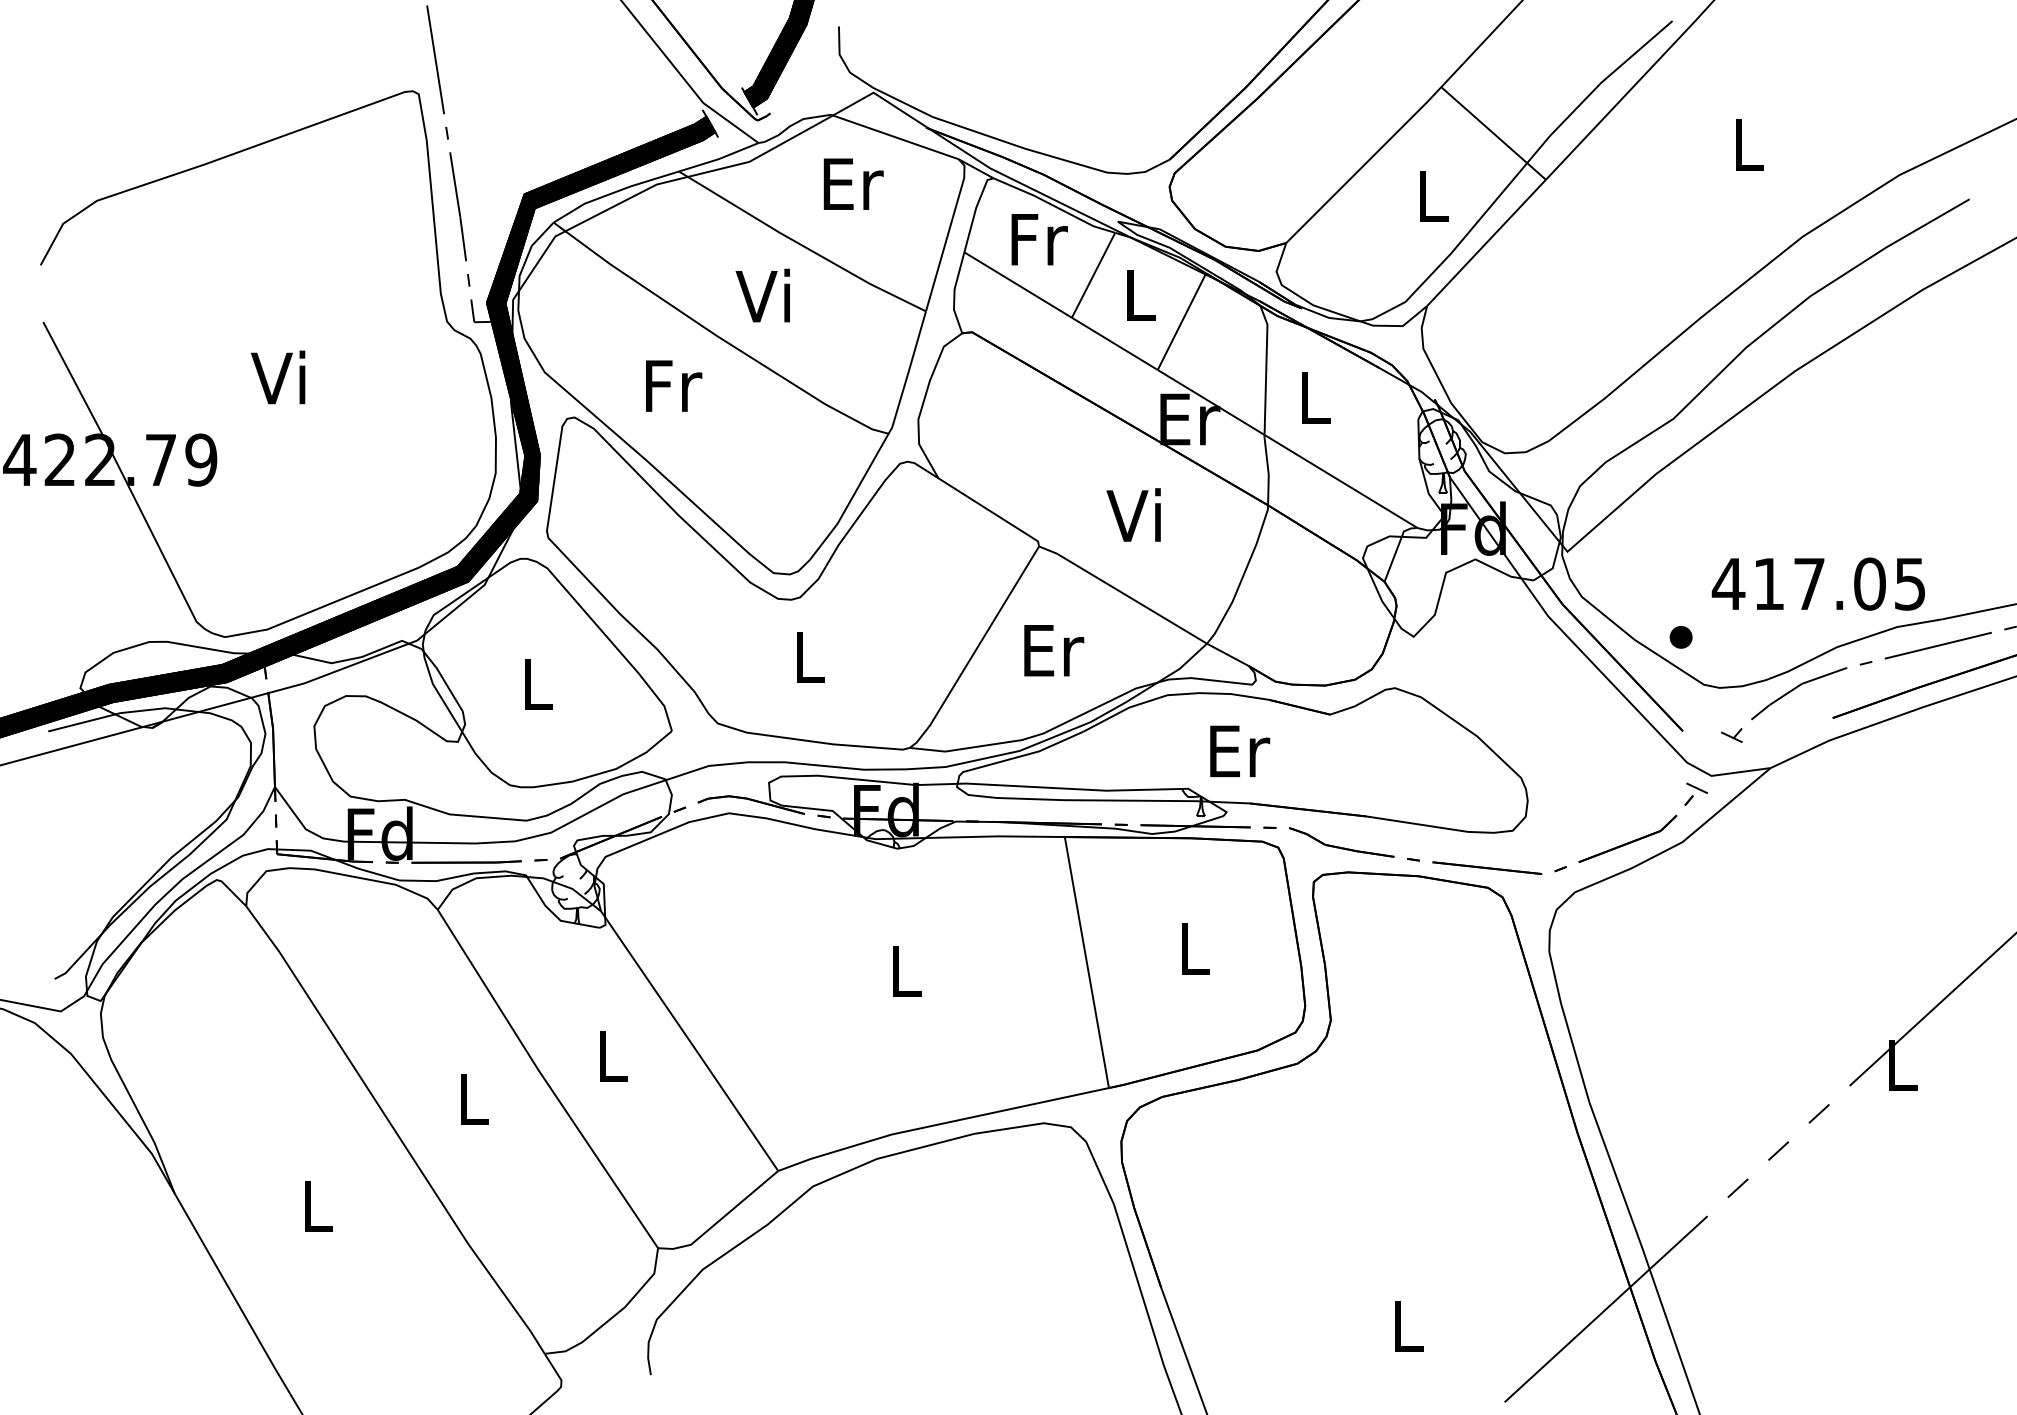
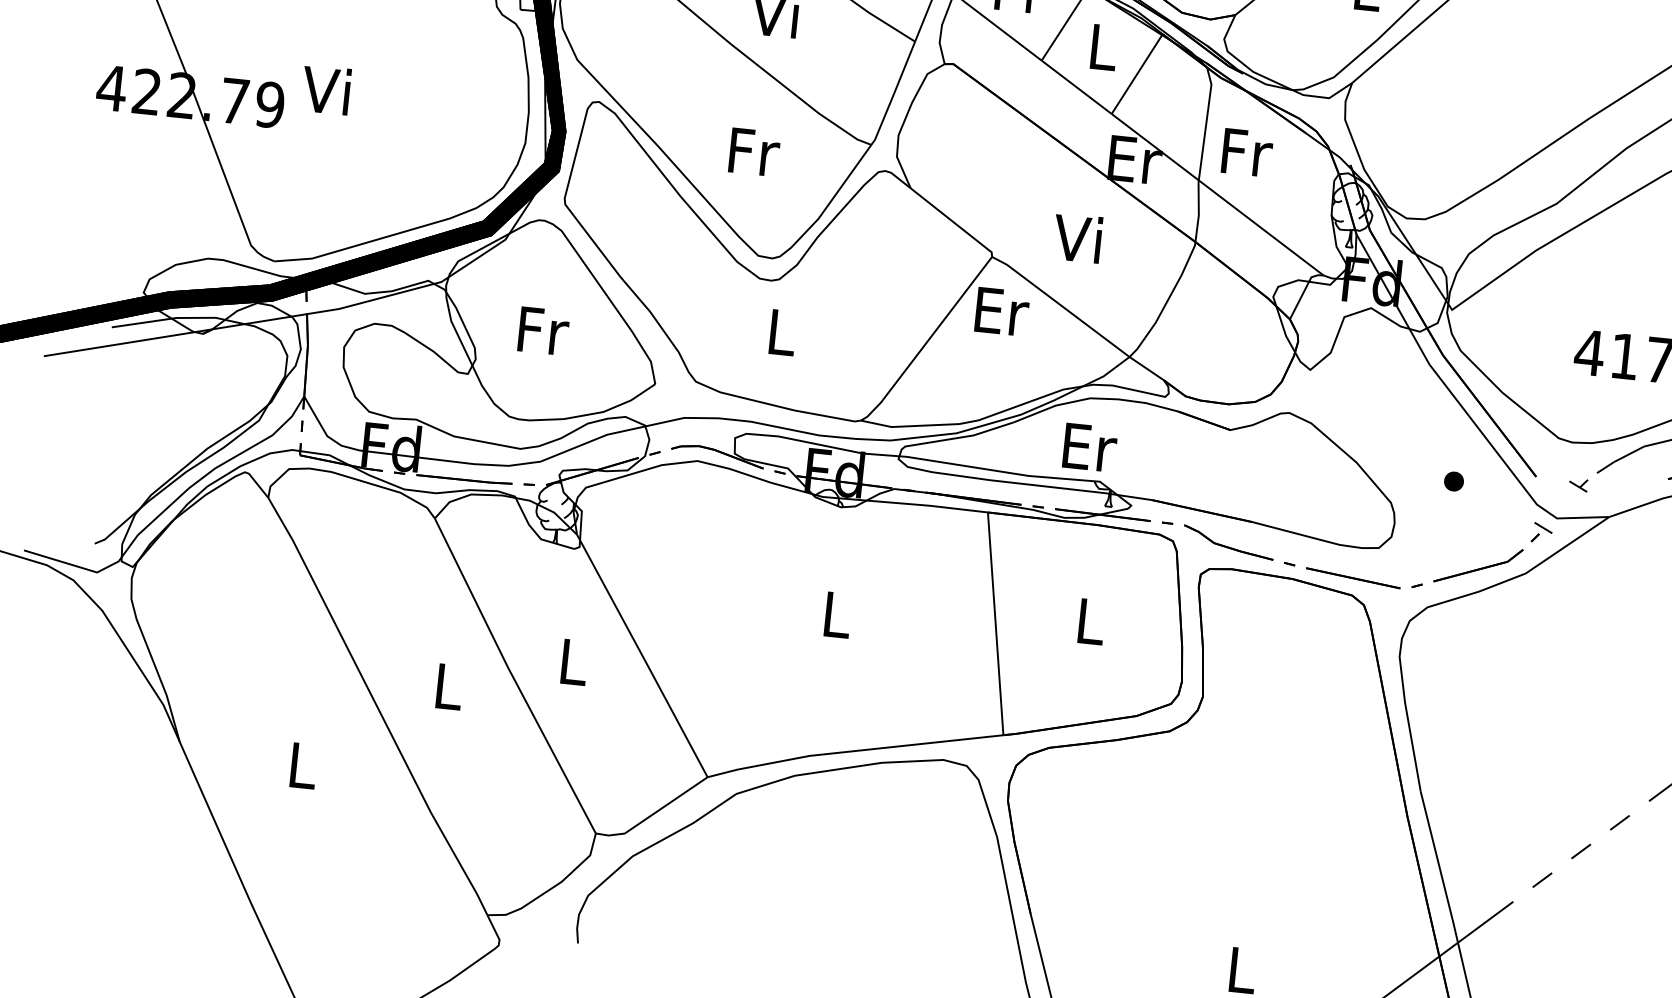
text: (278, 377) -> (326, 90), moved
text: (674, 385) -> (755, 151), moved
text: (1316, 397) -> (1247, 152), L -> Fr
part: (1680, 637) -> (1453, 481), moved
text: (1054, 650) -> (1002, 311), moved
text: (539, 683) -> (544, 330), L -> Fr
text: (1240, 751) -> (1090, 447), moved

